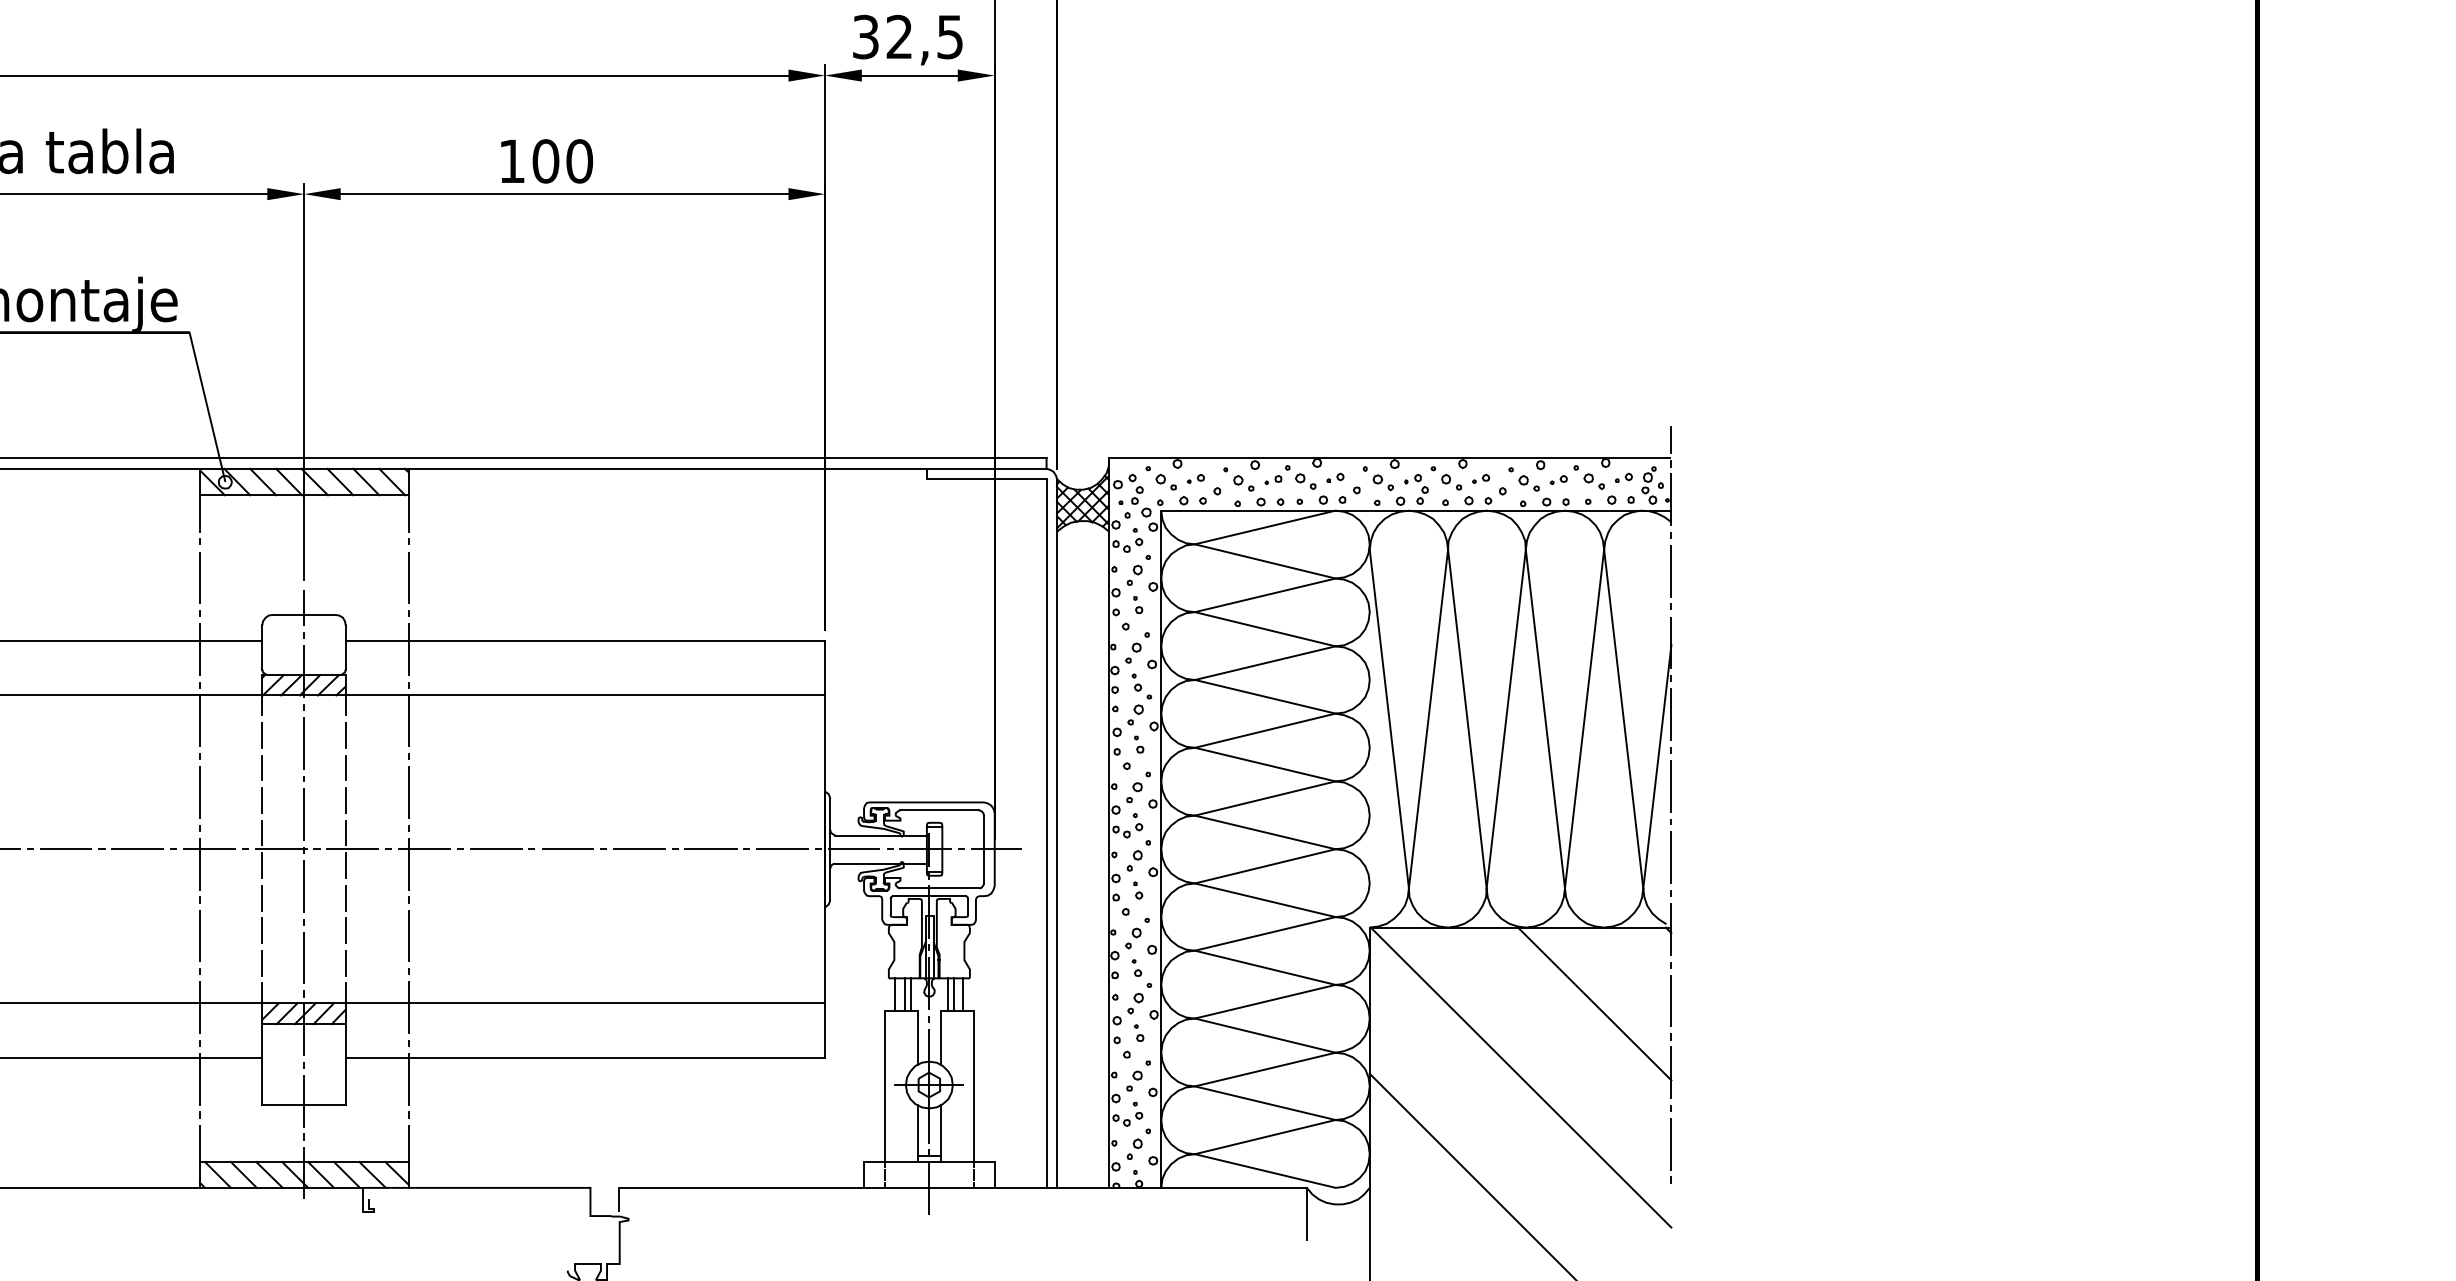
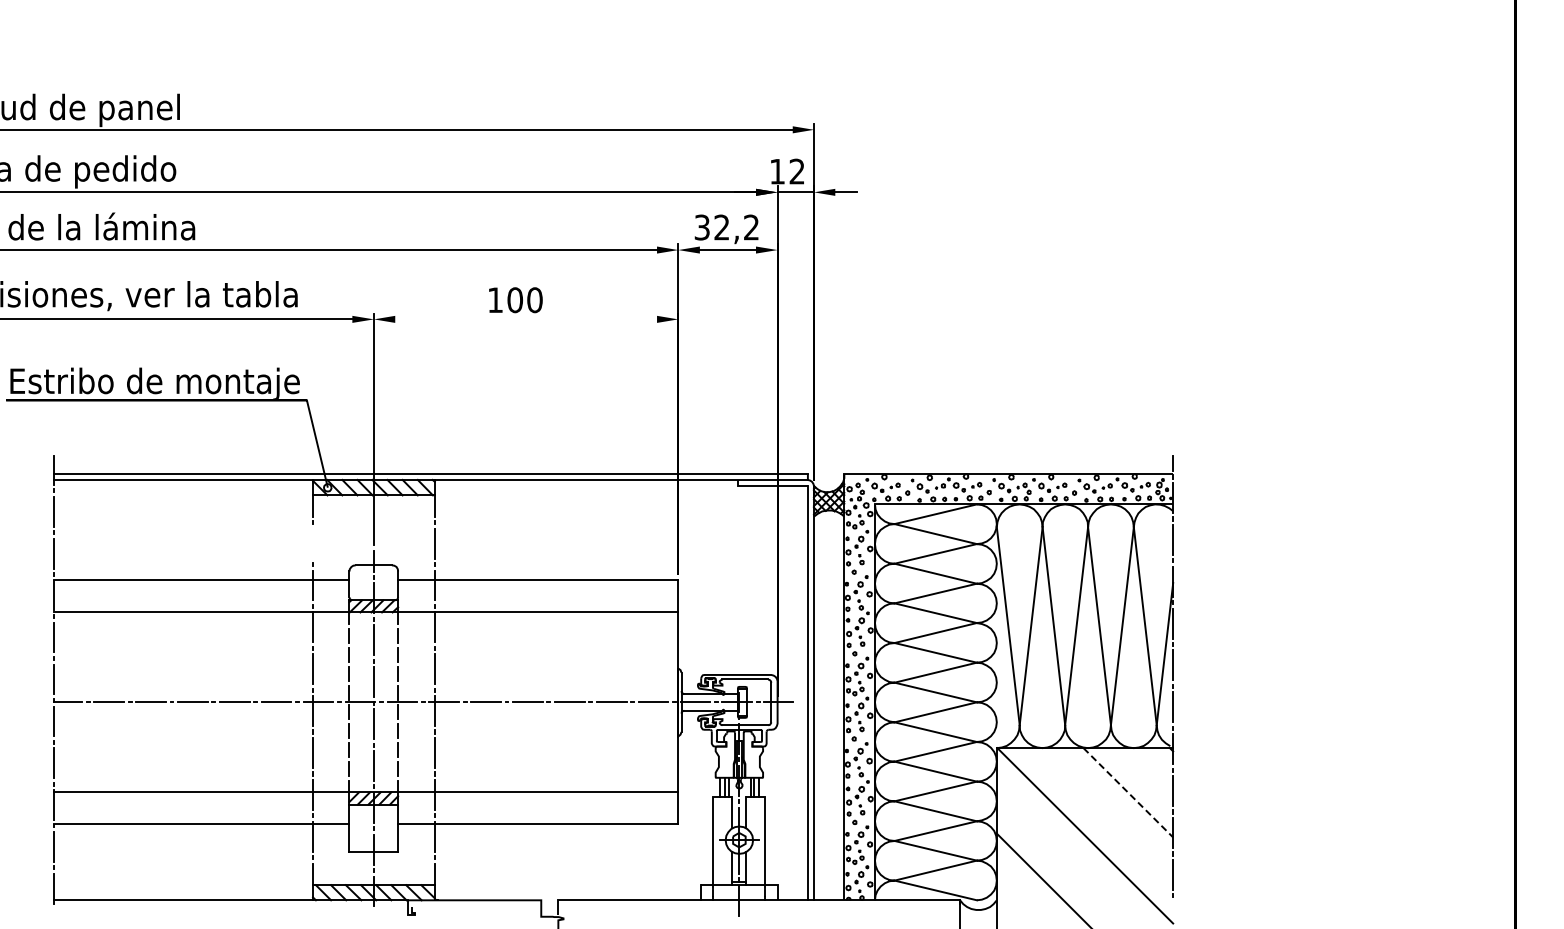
text: (950, 36) -> (751, 227), 32,5 -> 32,2
line: (565, 194) -> (526, 319), removed
line: (200, 577) -> (313, 543), removed
line: (1594, 1005) -> (1128, 793), solid -> dashed

